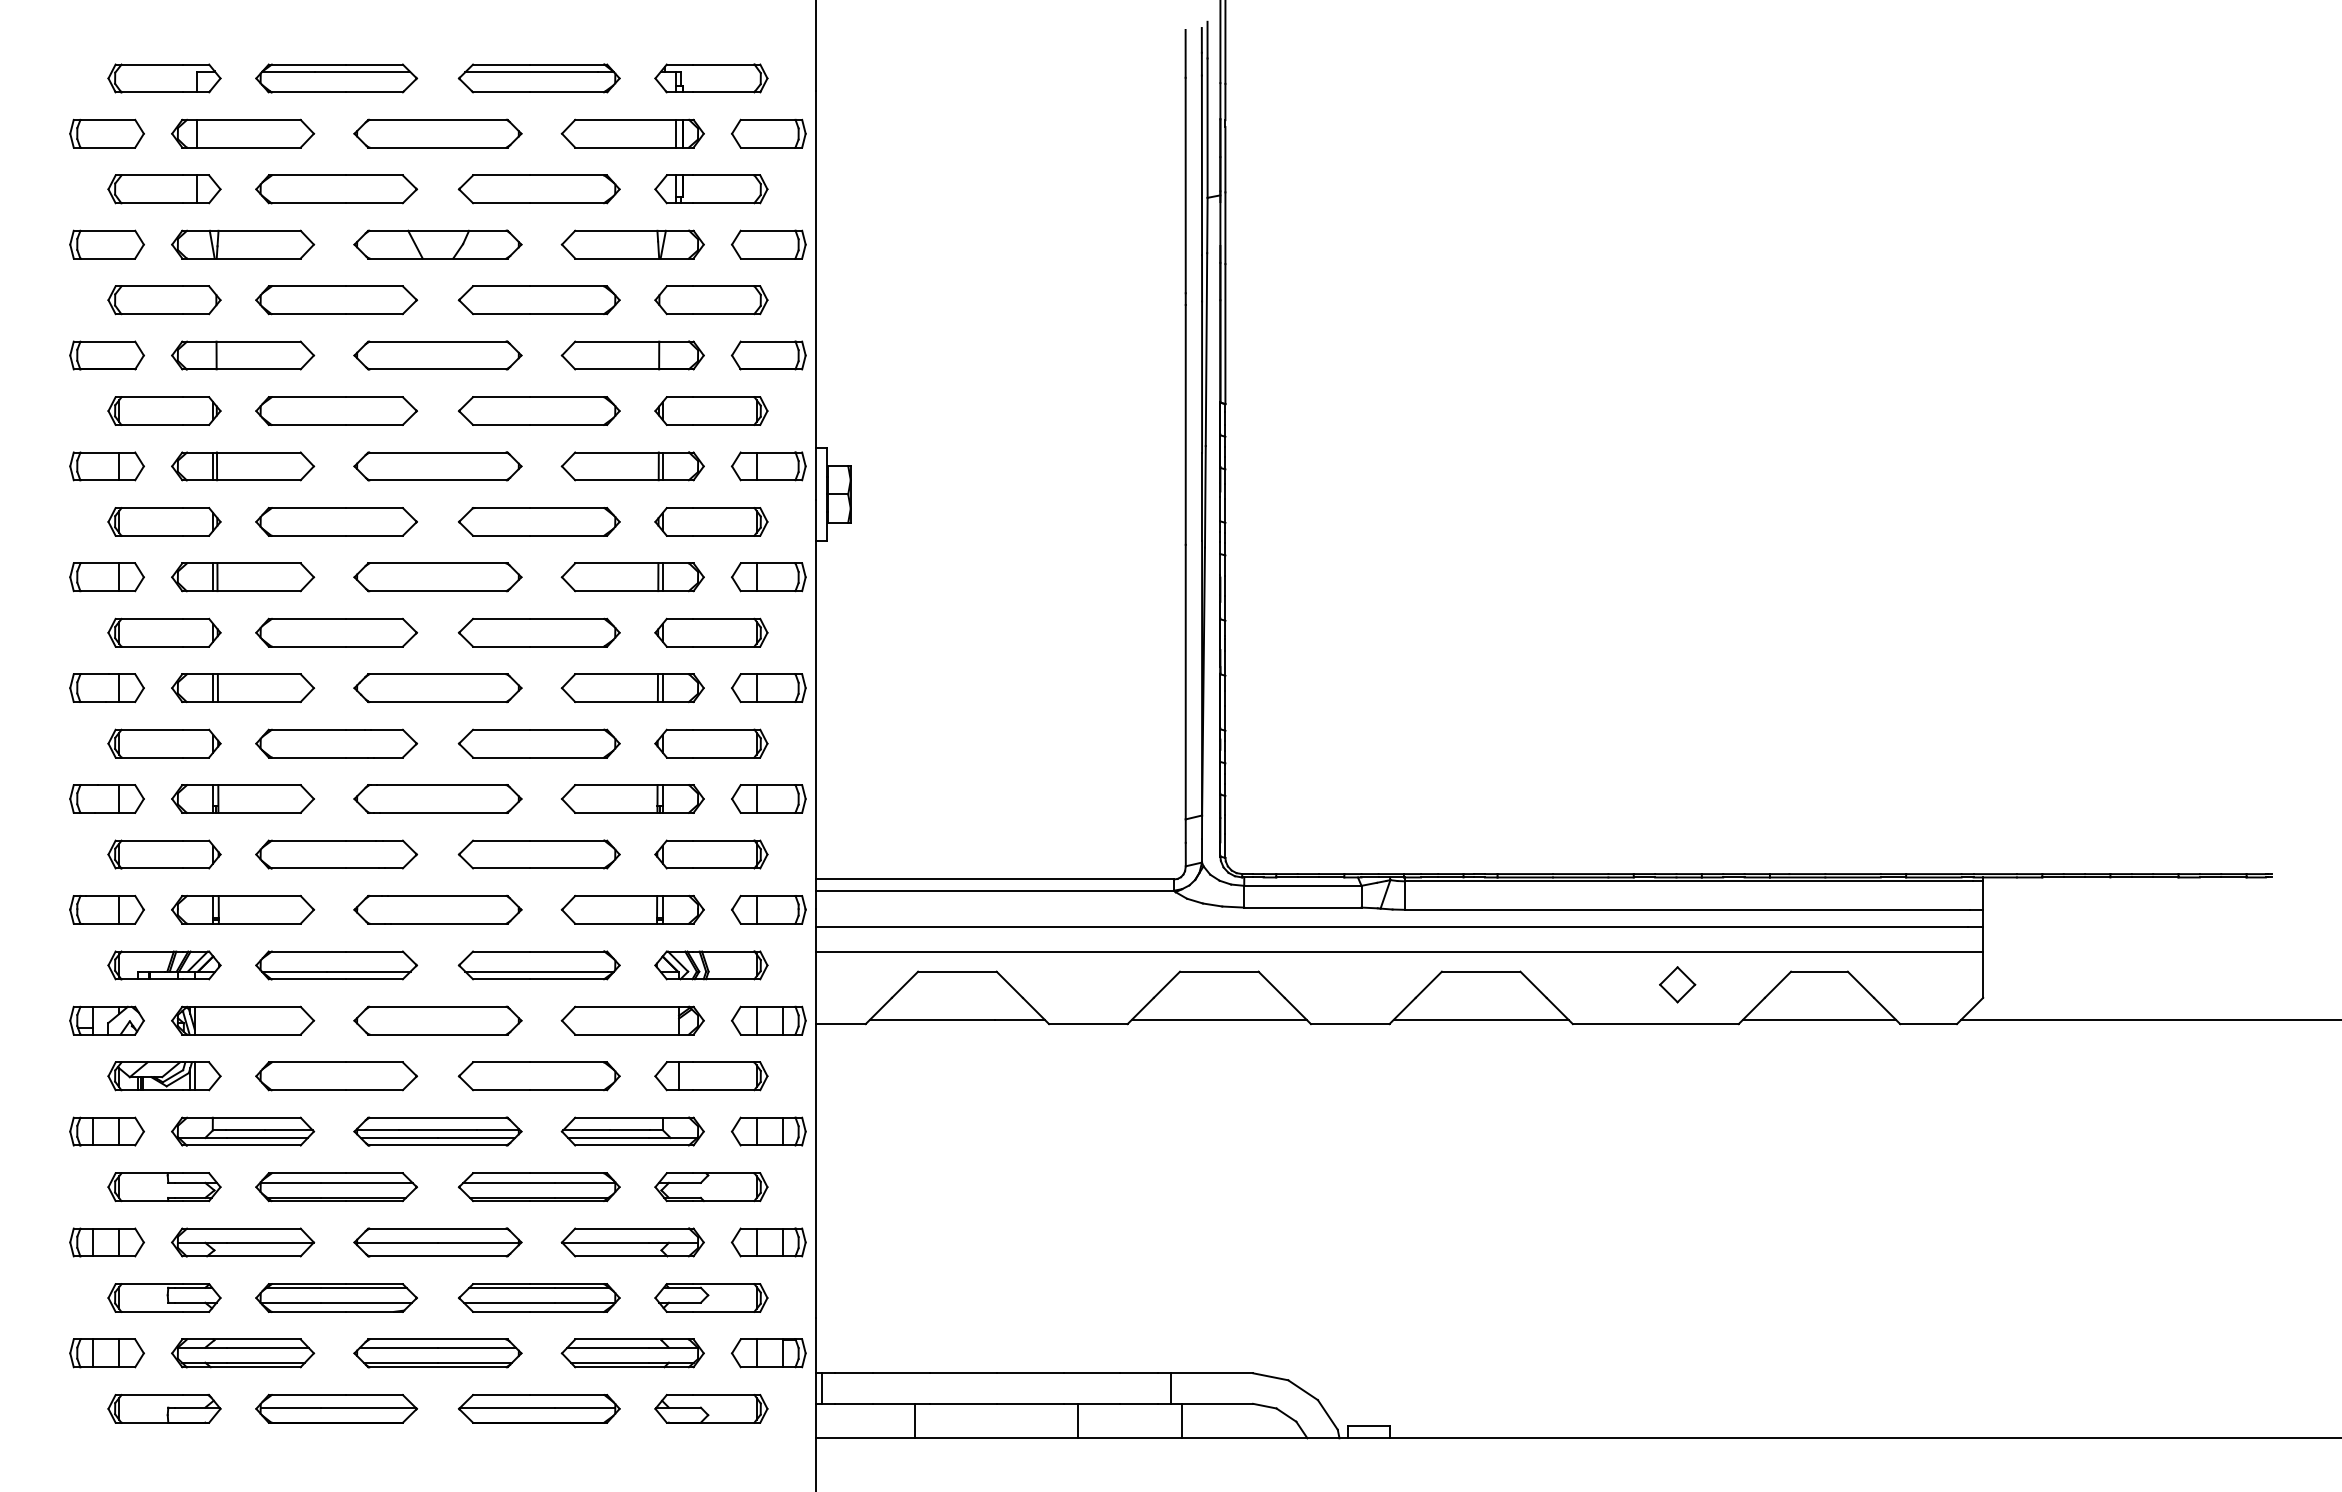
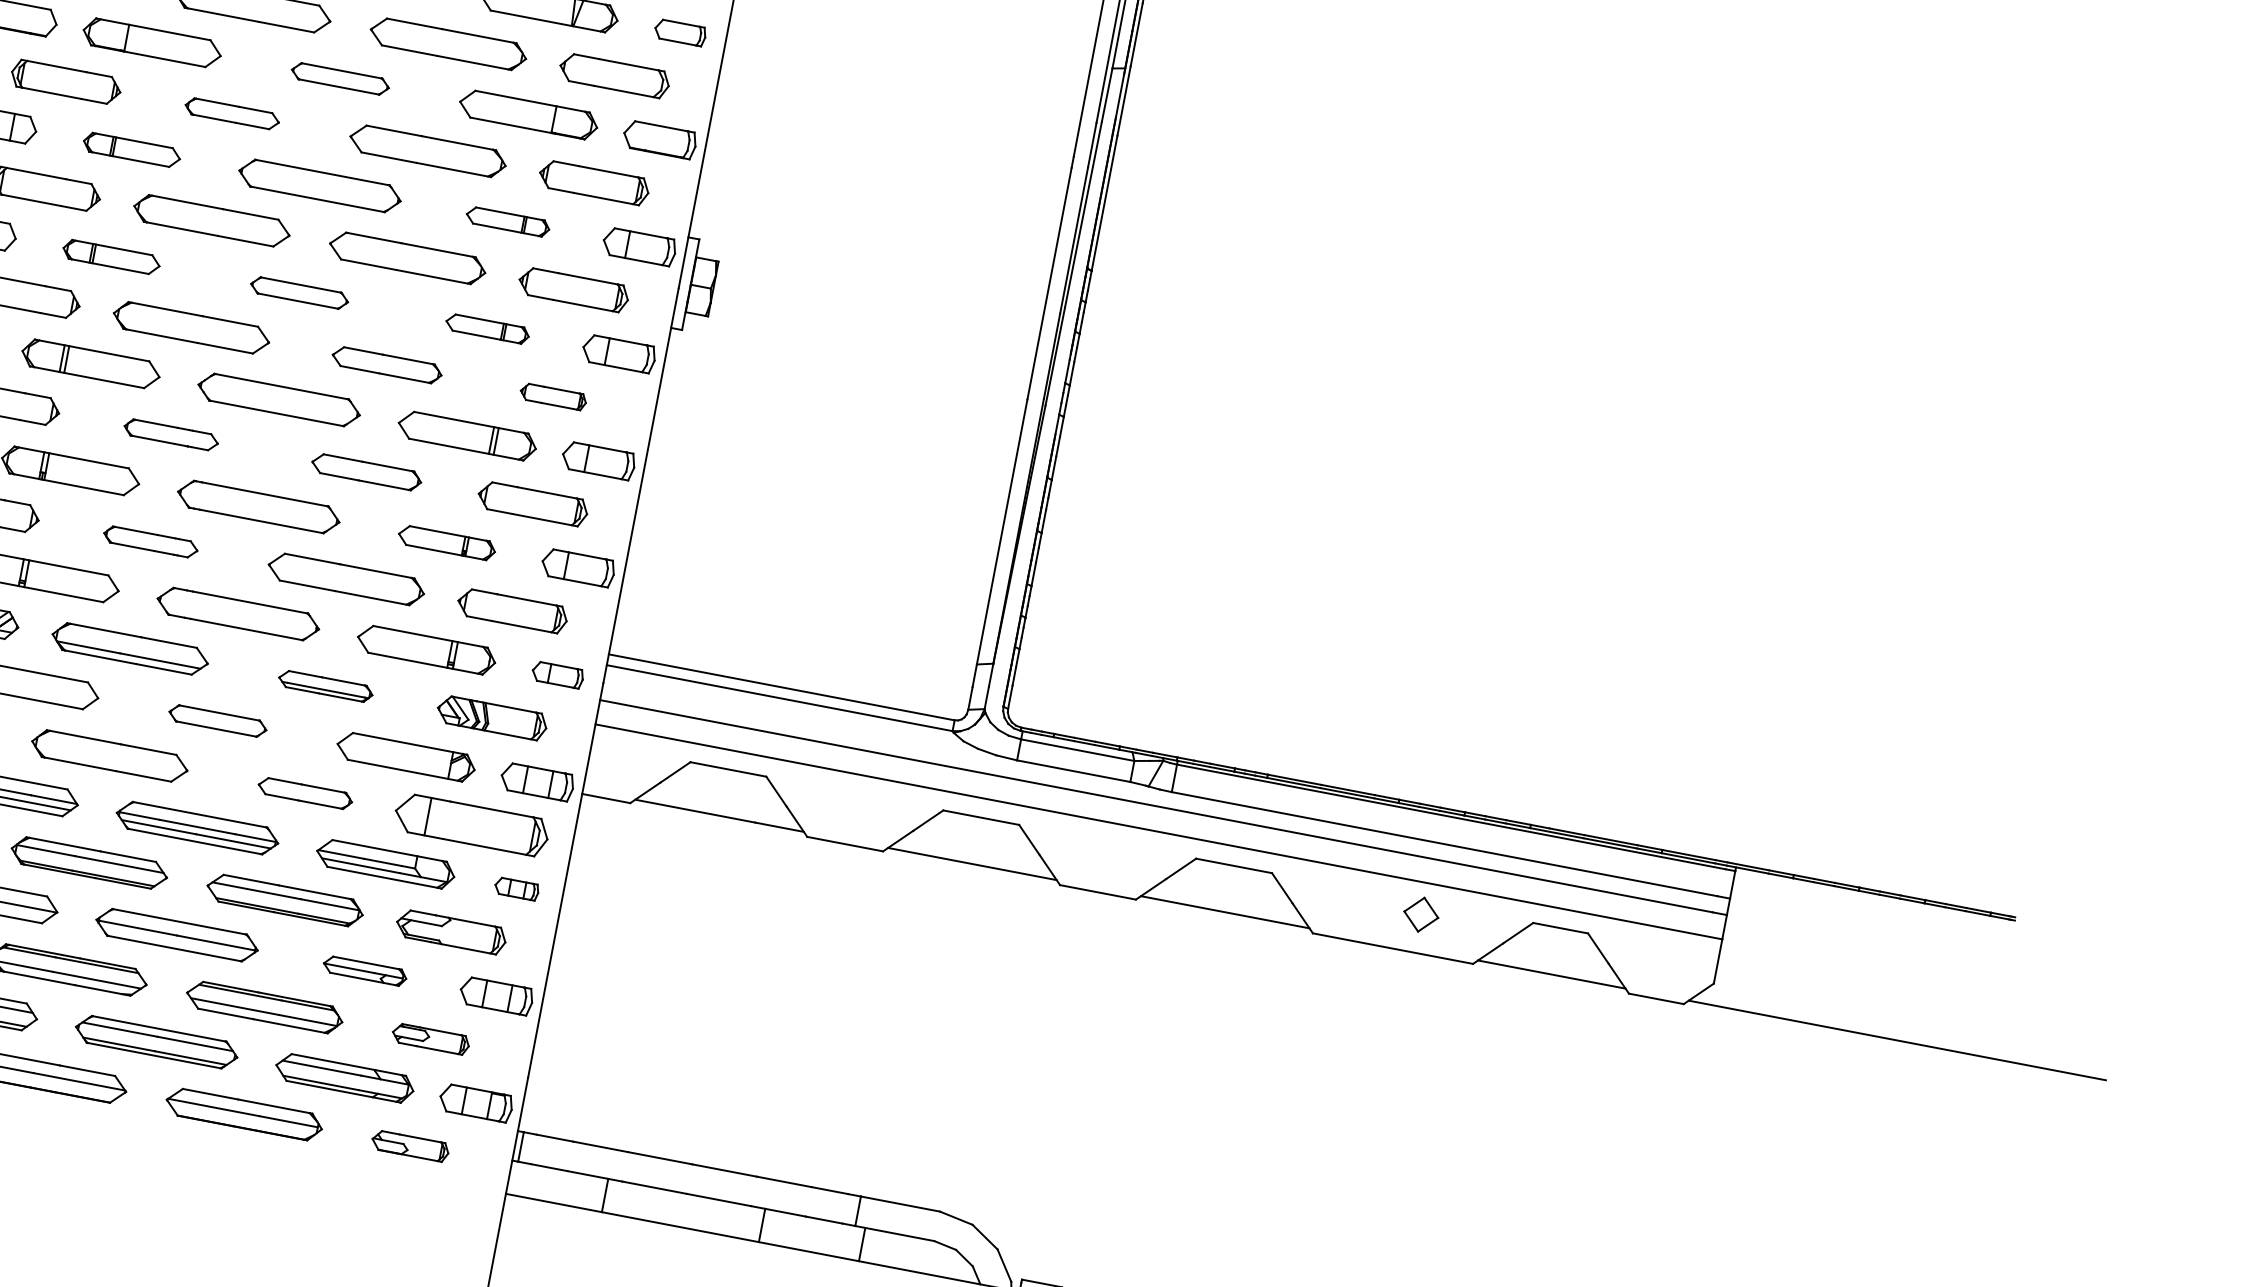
part: (768, 244) -> (679, 32), size x0.7
part: (437, 355) -> (339, 78), size x0.6
part: (336, 410) -> (232, 113), size x0.6
part: (243, 466) -> (132, 150), size x0.7
part: (632, 466) -> (507, 221), size x0.6
part: (243, 577) -> (111, 257), size x0.7
part: (437, 577) -> (299, 293), size x0.6
part: (632, 577) -> (487, 329), size x0.6
part: (538, 632) -> (386, 364), size x0.7
part: (711, 632) -> (553, 396), size x0.6
part: (336, 743) -> (171, 434), size x0.6
part: (538, 743) -> (366, 472), size x0.7
part: (632, 798) -> (446, 542), size x0.7
part: (336, 854) -> (150, 541), size x0.6
part: (768, 909) -> (557, 674), size x0.7
part: (538, 965) -> (325, 686), size x0.6
part: (437, 1020) -> (217, 720), size x0.6
part: (538, 1076) -> (304, 793), size x0.6
part: (711, 1076) -> (471, 825), size x1.4
part: (768, 1131) -> (516, 888), size x0.6
part: (632, 1242) -> (364, 971), size x0.6
part: (711, 1297) -> (431, 1038), size x0.7
part: (711, 1408) -> (410, 1145), size x0.7

